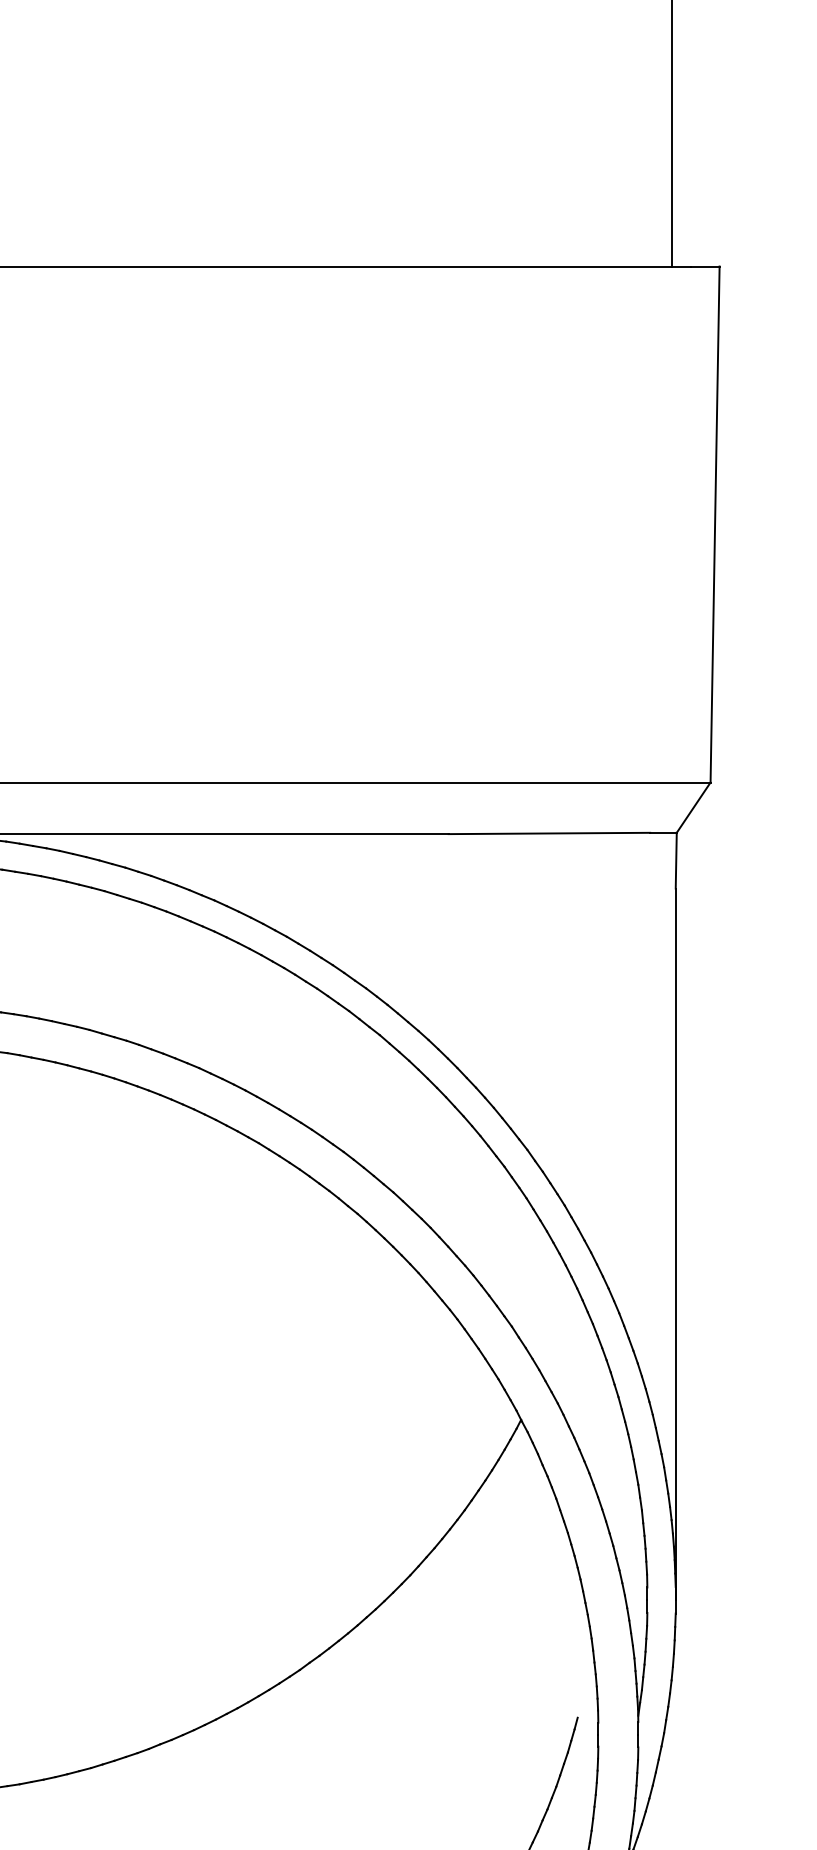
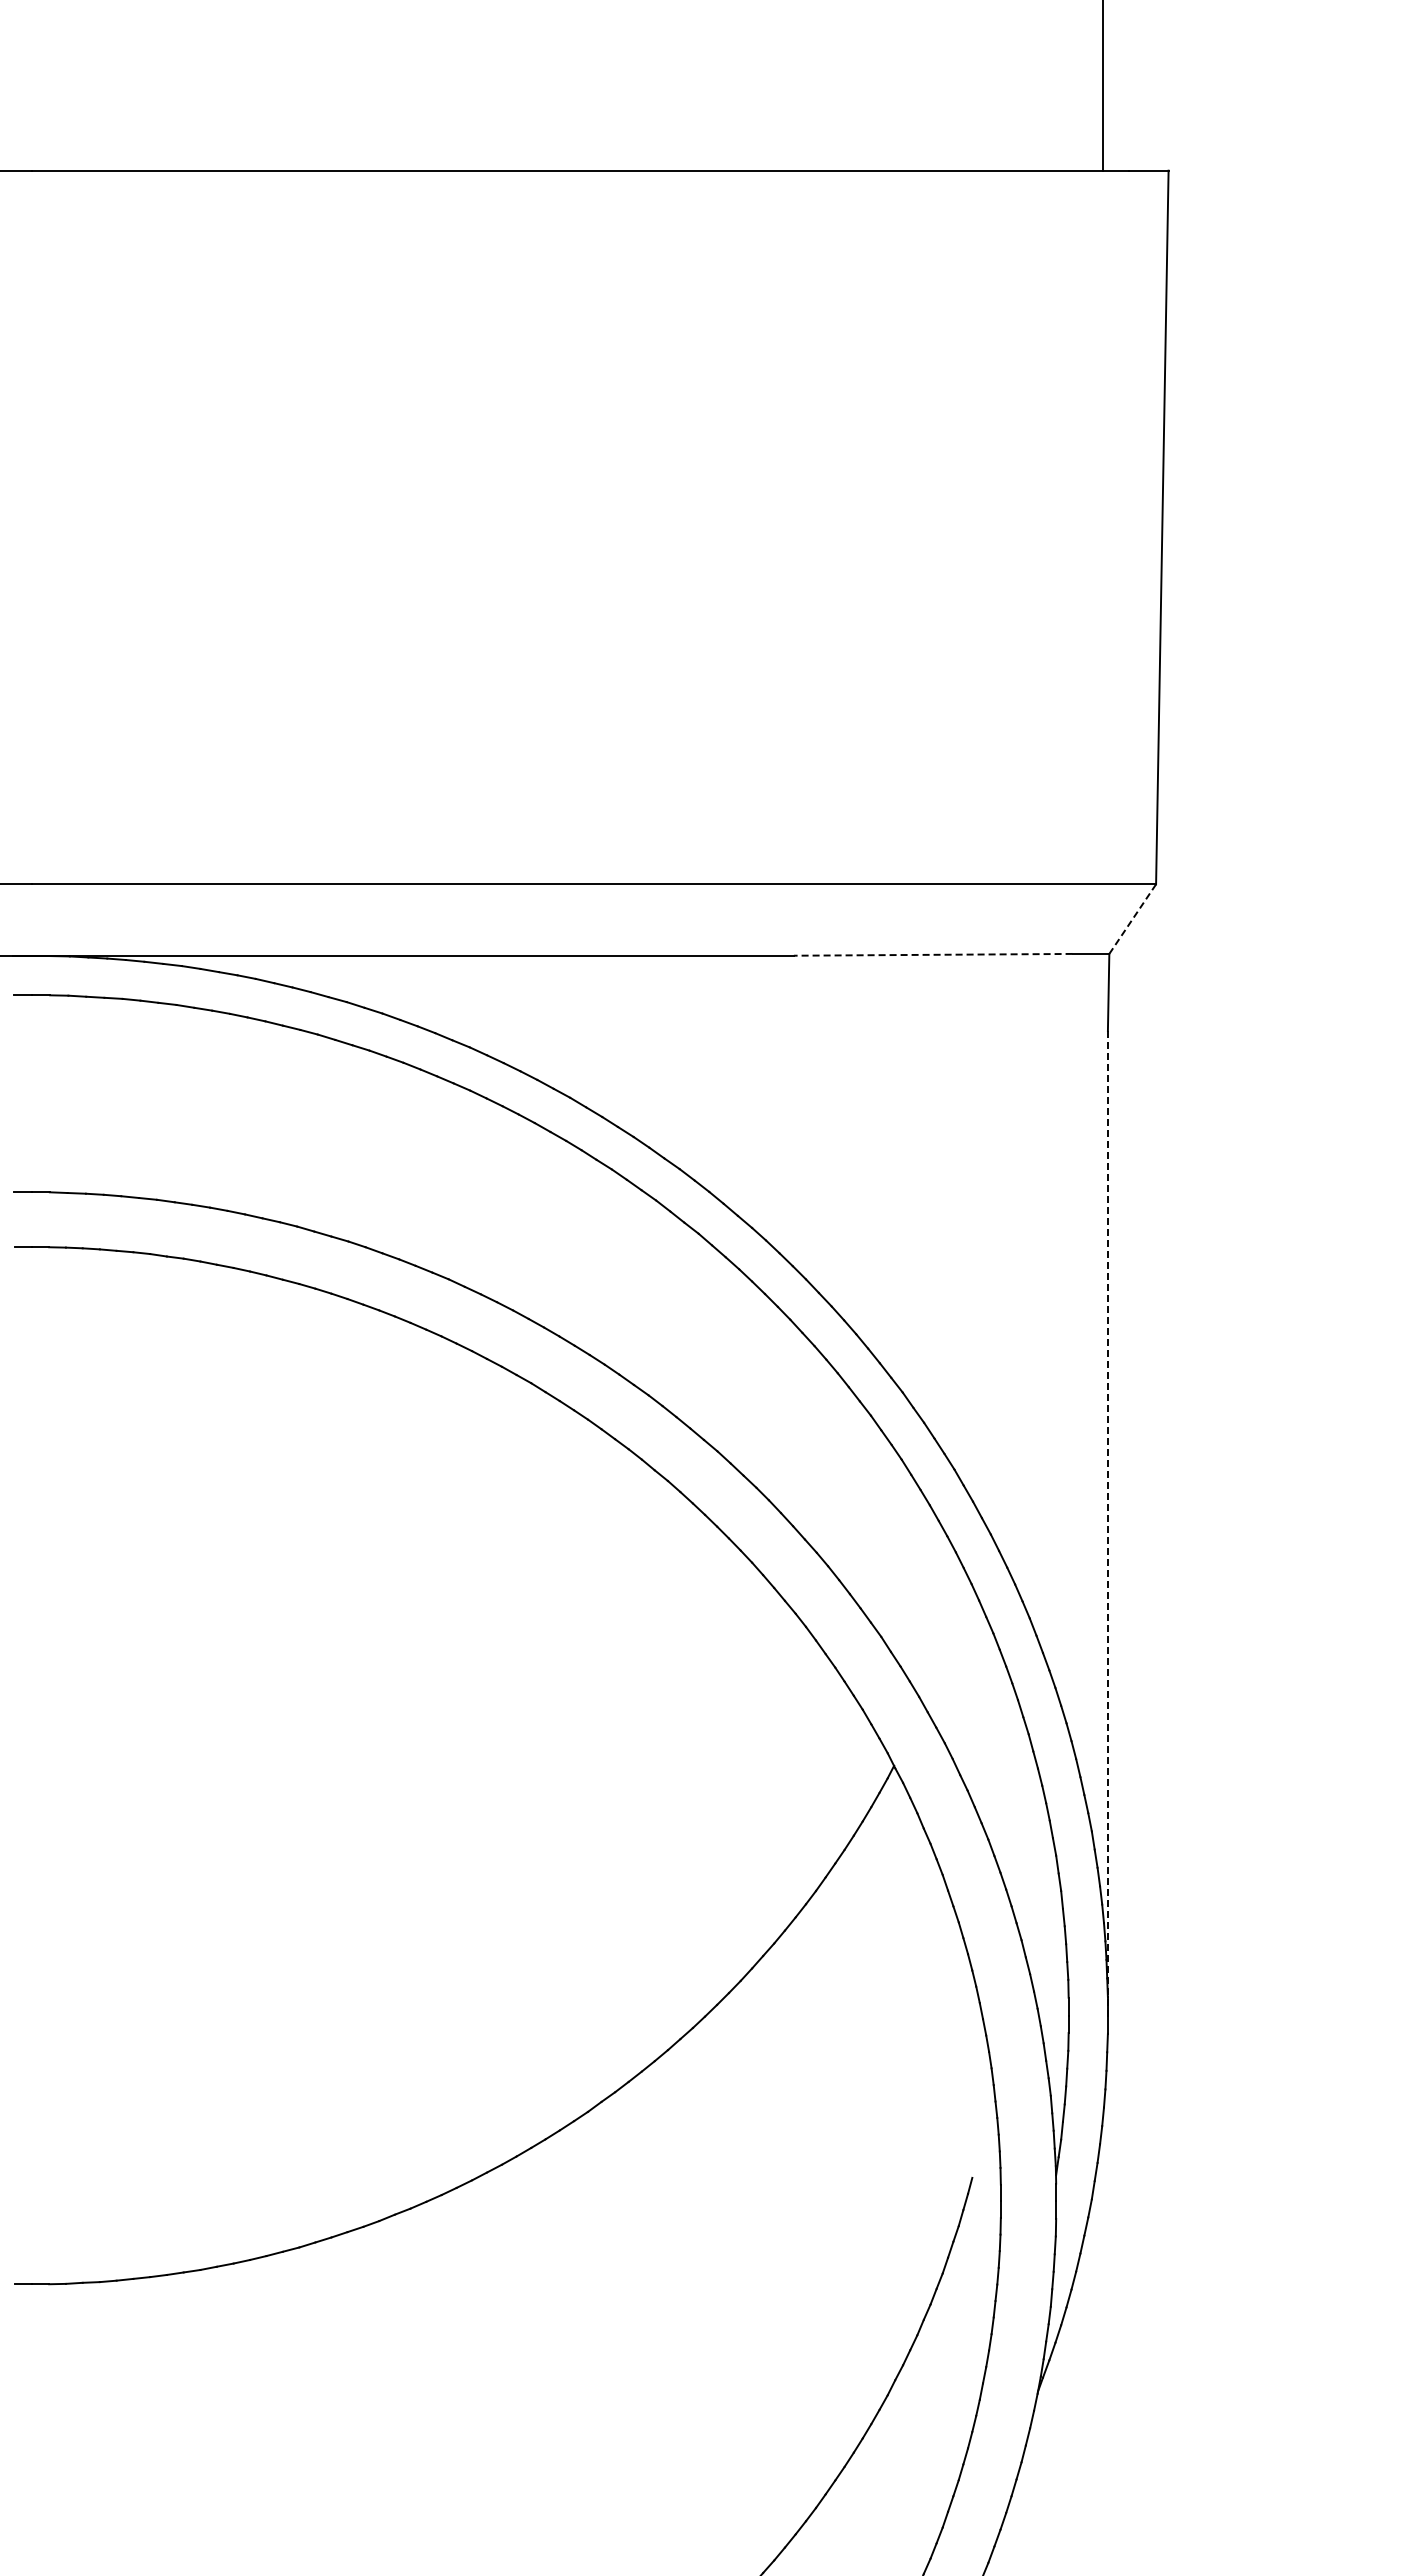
line: (693, 807) -> (1132, 919), solid -> dashed
line: (548, 833) -> (932, 954), solid -> dashed
line: (675, 1244) -> (1107, 1523), solid -> dashed

